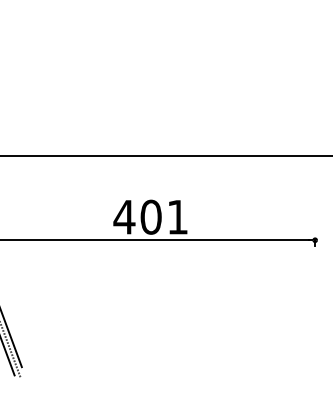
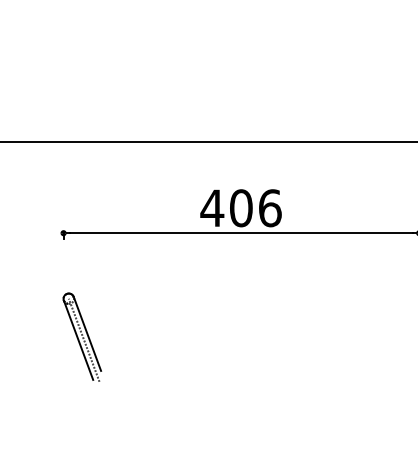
text: (178, 217) -> (270, 208), 401 -> 406

